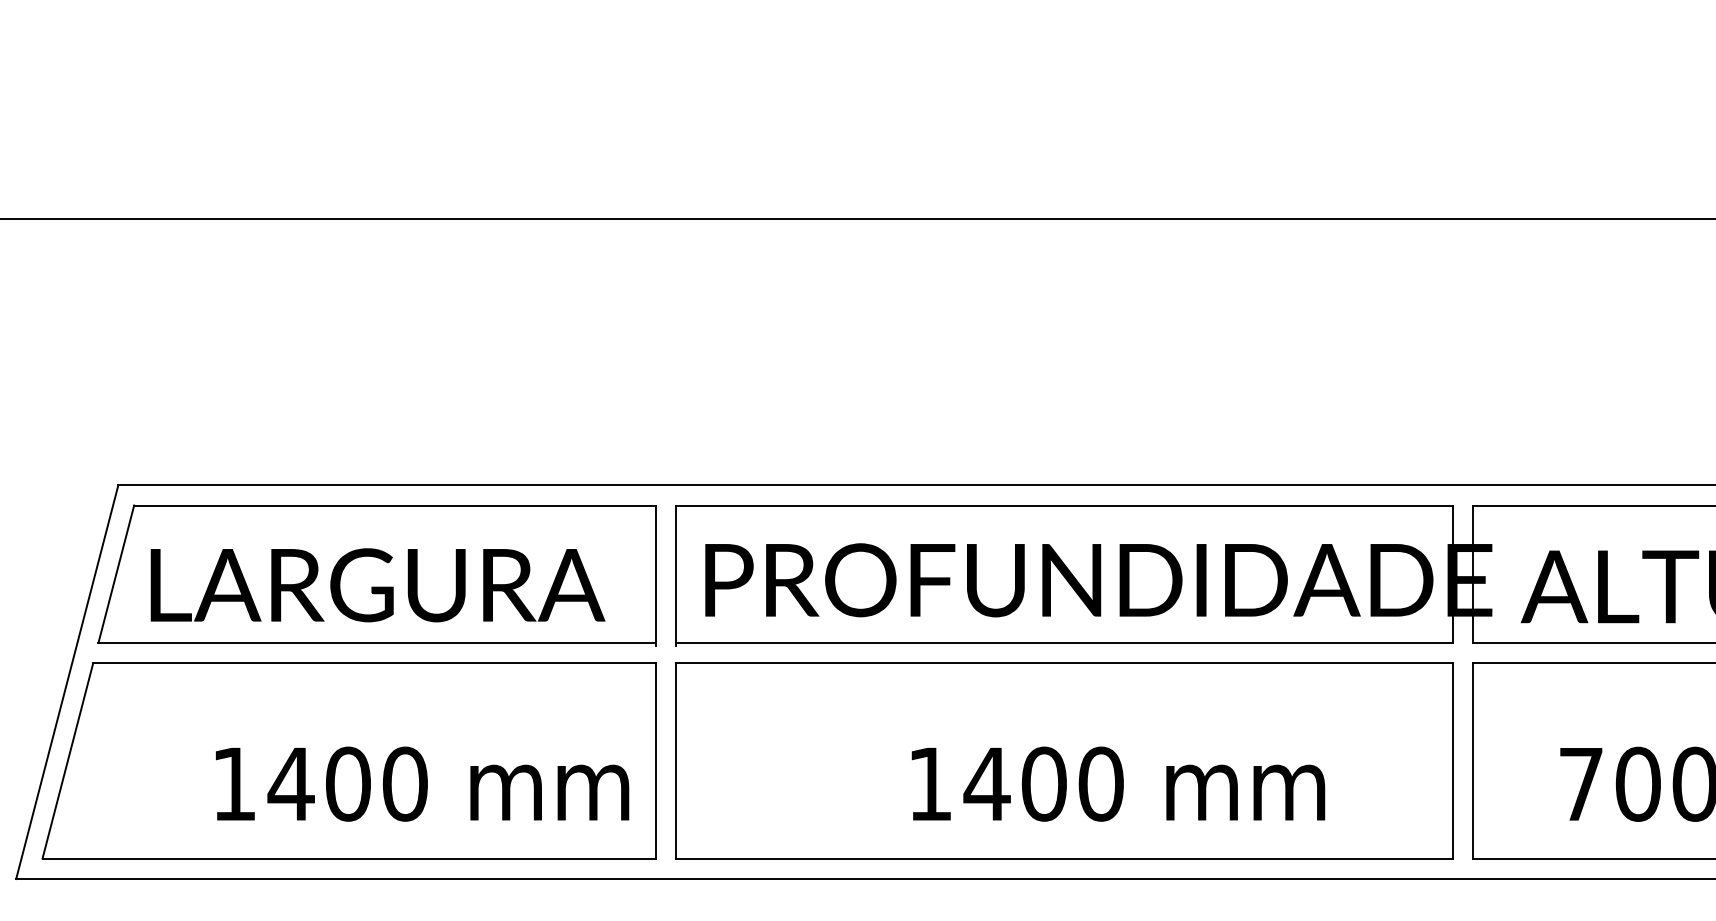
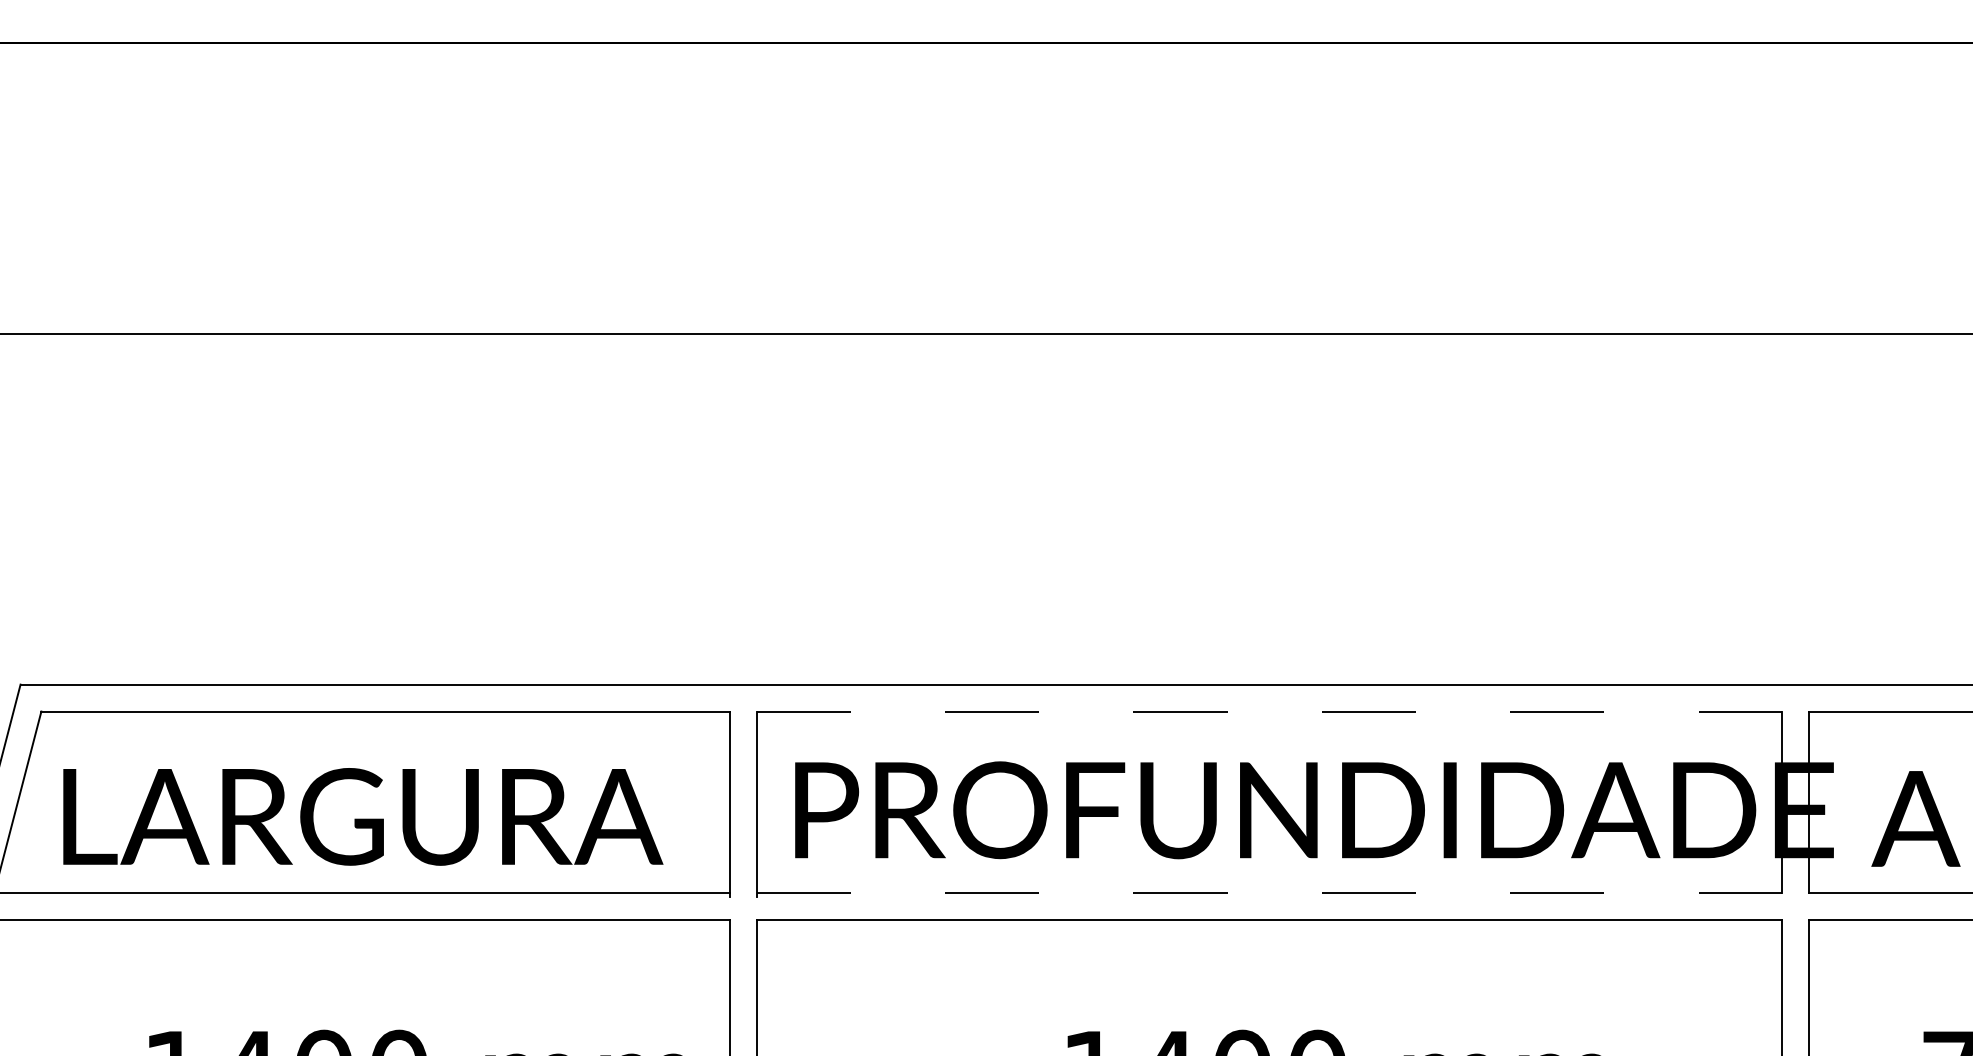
line: (1064, 505) -> (1269, 711), solid -> dashed
line: (1064, 642) -> (1269, 892), solid -> dashed

